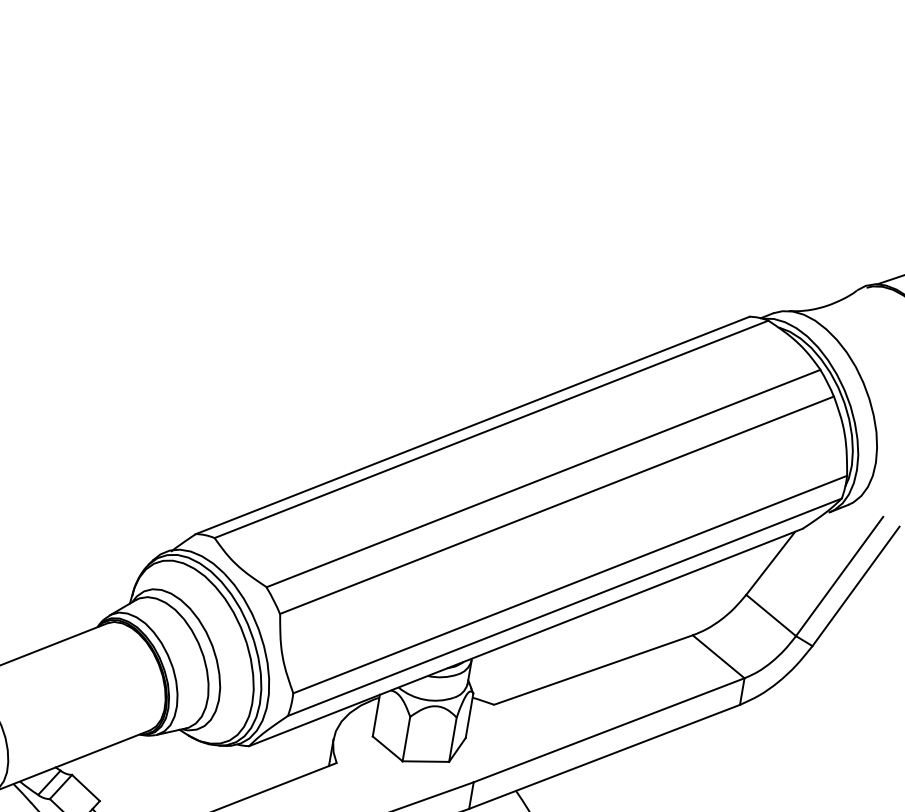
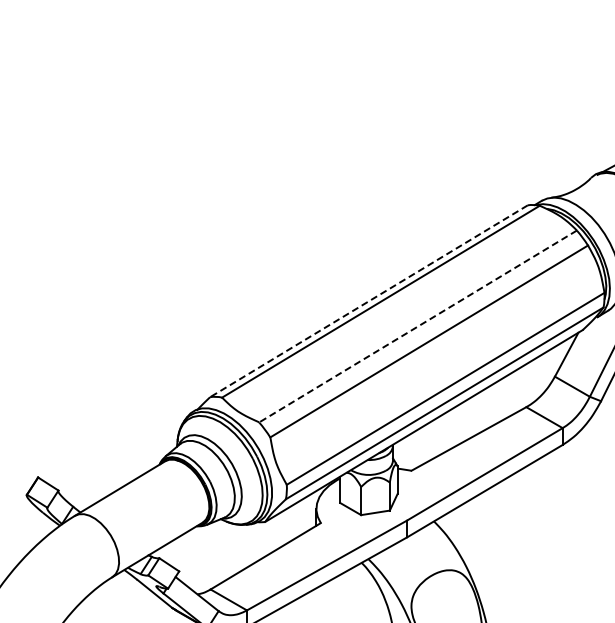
line: (471, 425) -> (368, 301), solid -> dashed
line: (544, 478) -> (418, 326), solid -> dashed

